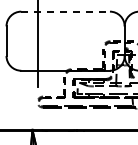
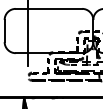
line: (66, 11) -> (49, 8), dashed -> solid

